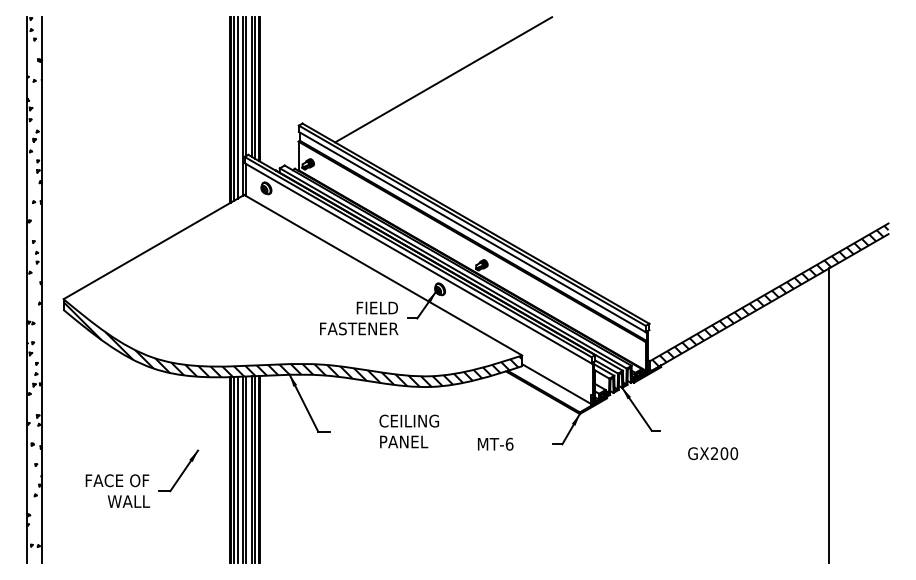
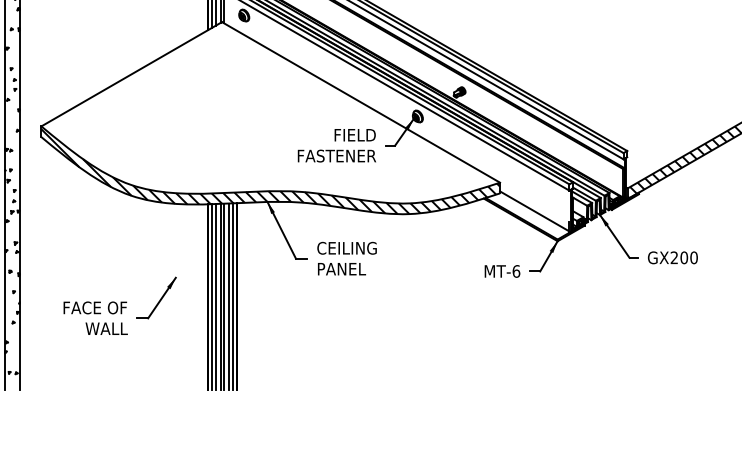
text: (408, 431) -> (346, 258), moved
text: (495, 443) -> (502, 270), moved
text: (713, 453) -> (673, 257), moved

